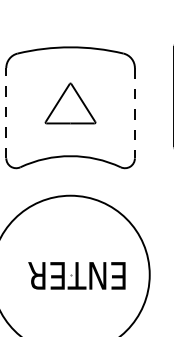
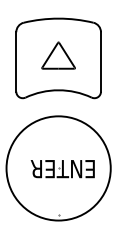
line: (6, 112) -> (16, 61), dashed -> solid
line: (134, 112) -> (100, 61), dashed -> solid

